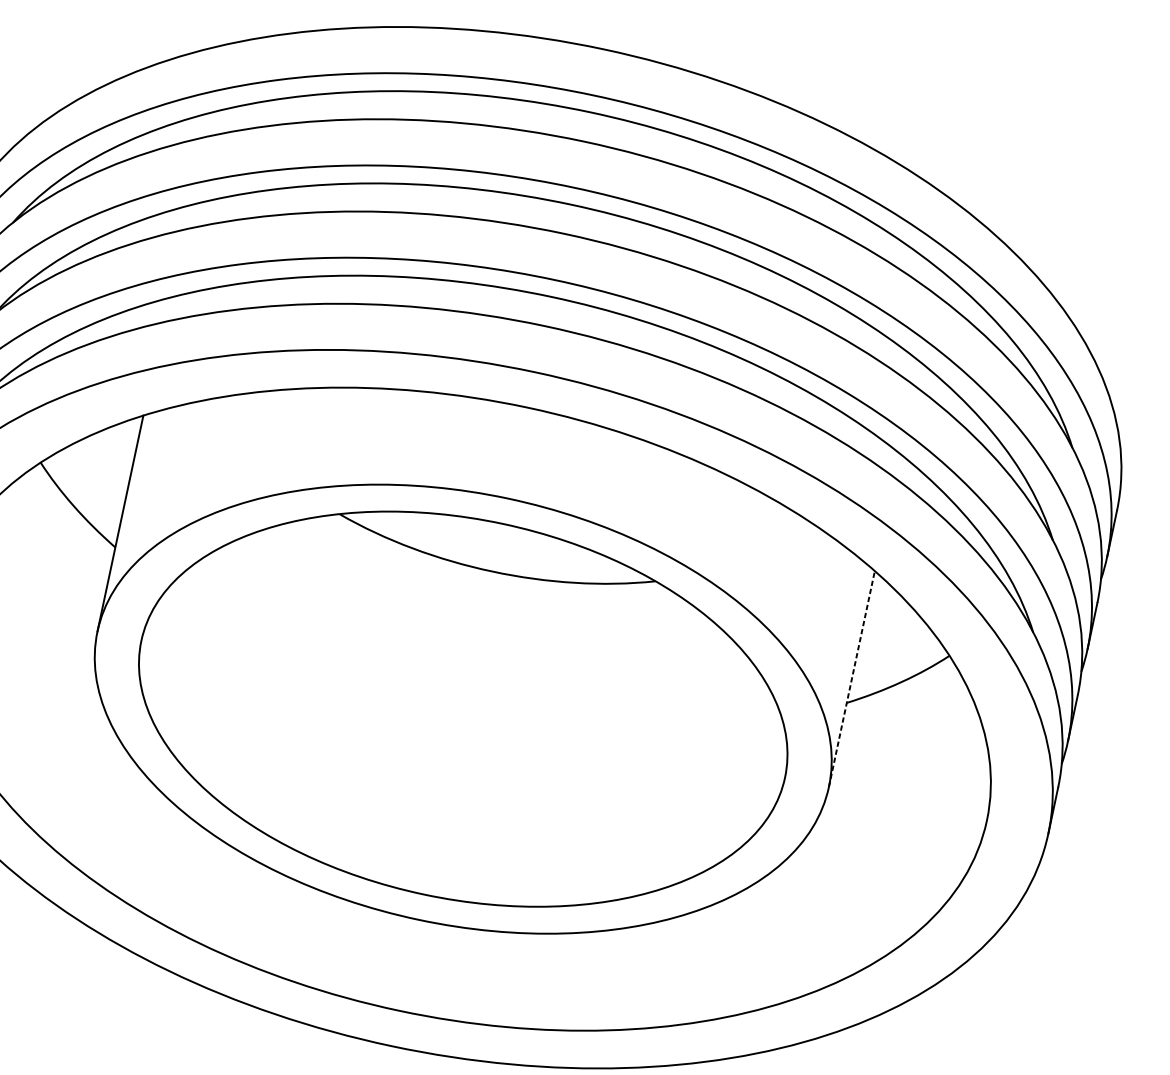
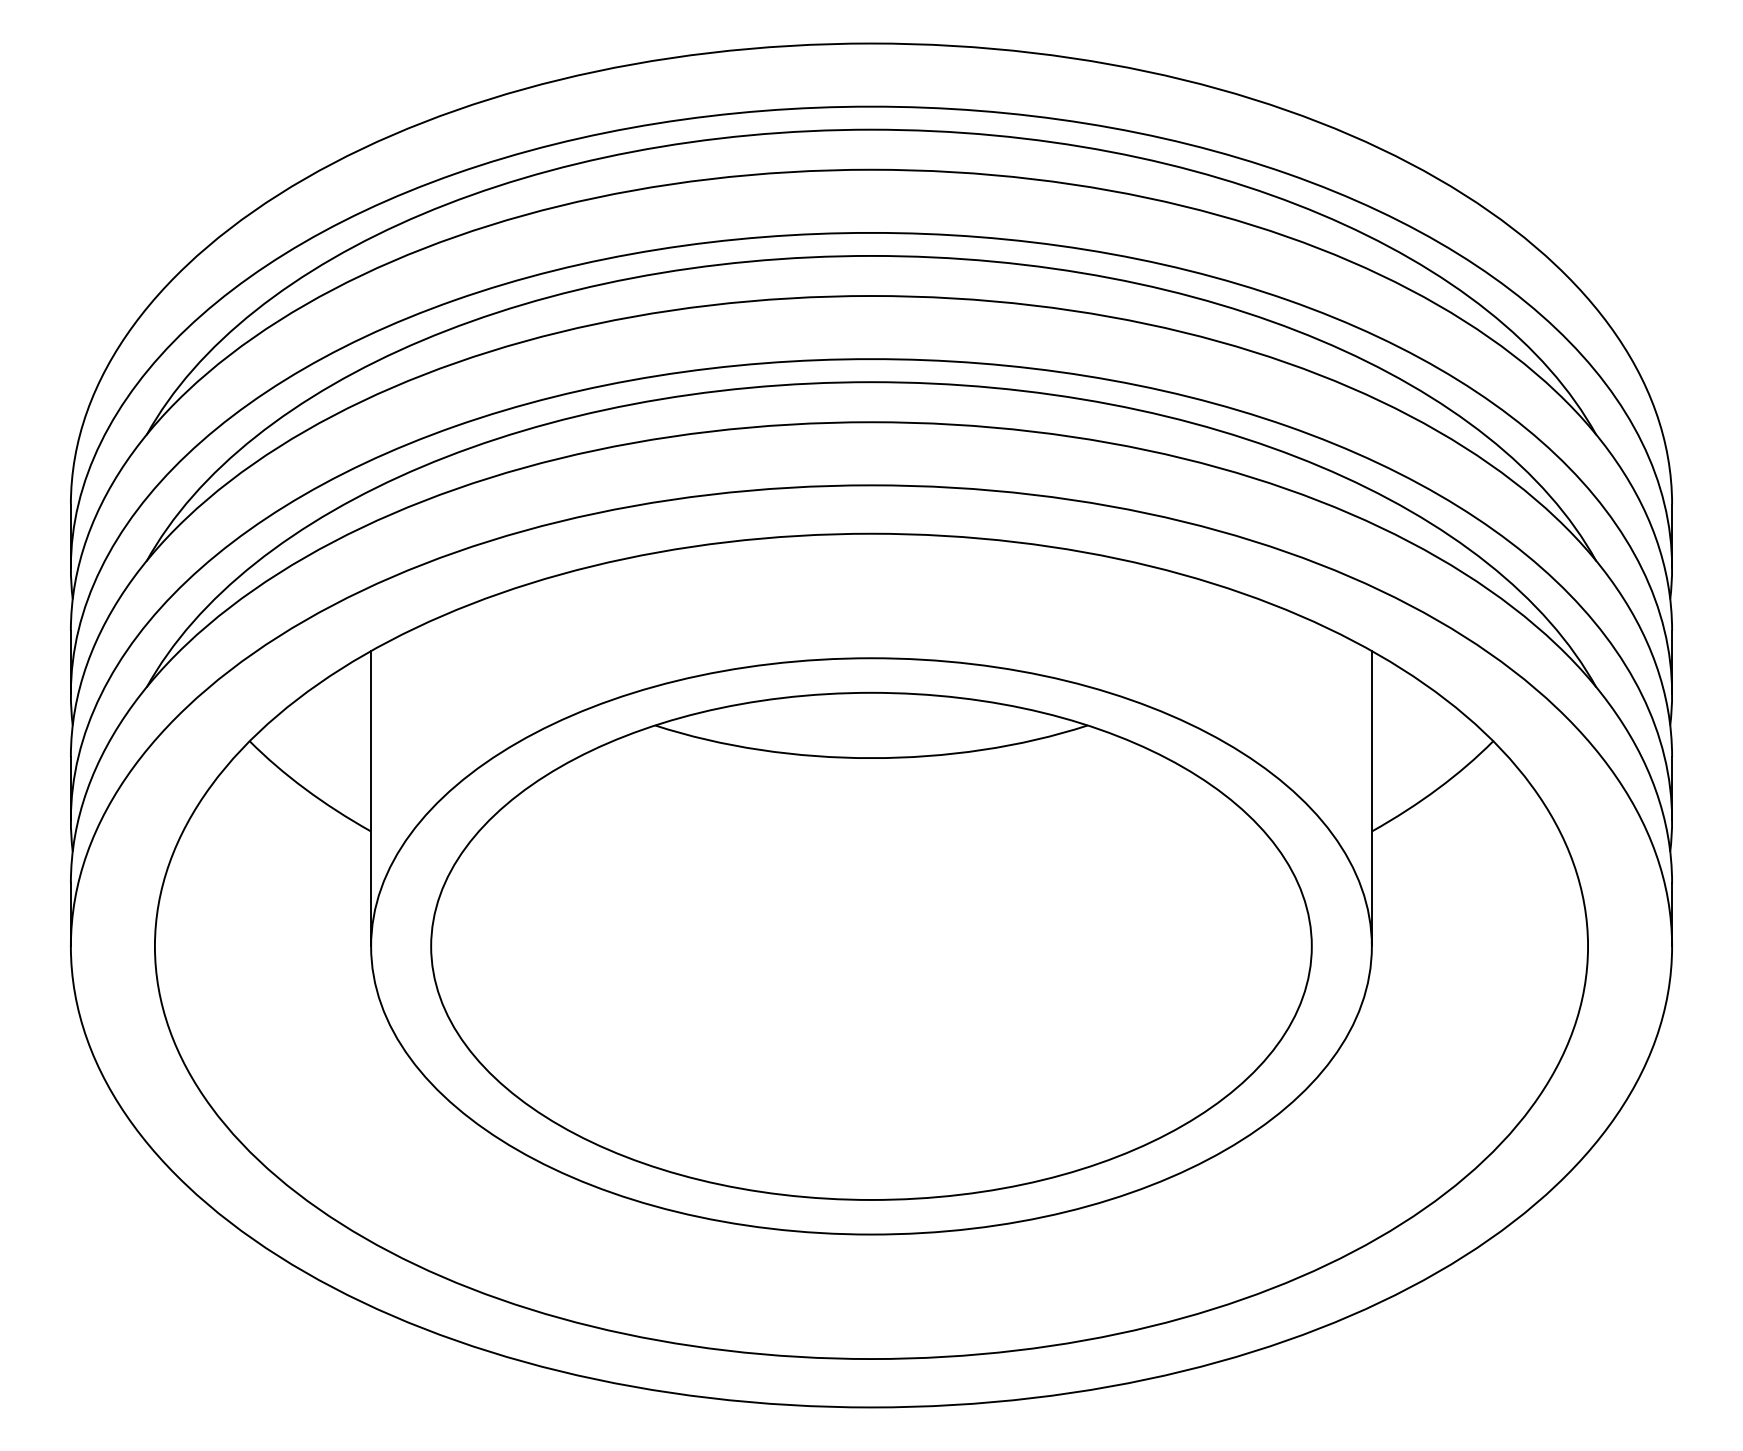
line: (851, 678) -> (1371, 798), dashed -> solid

